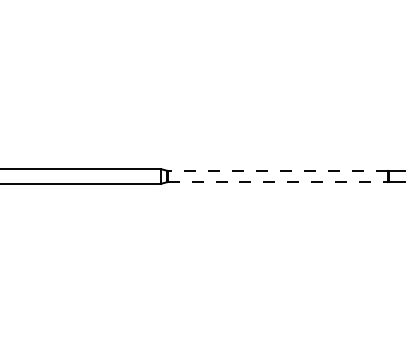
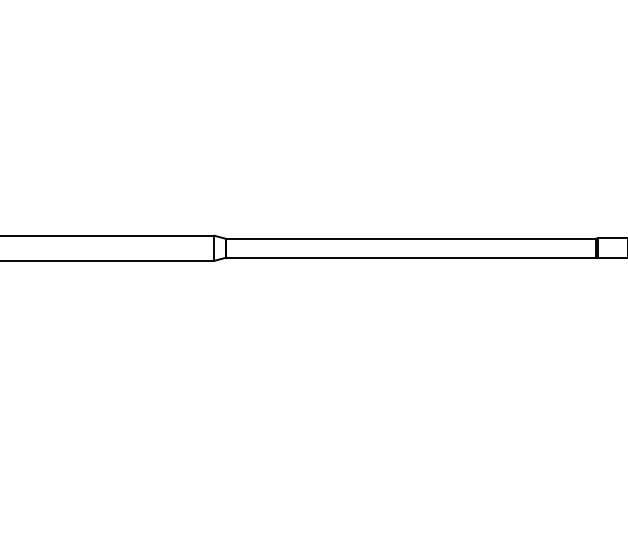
line: (277, 170) -> (410, 238), dashed -> solid
line: (277, 182) -> (410, 258), dashed -> solid

